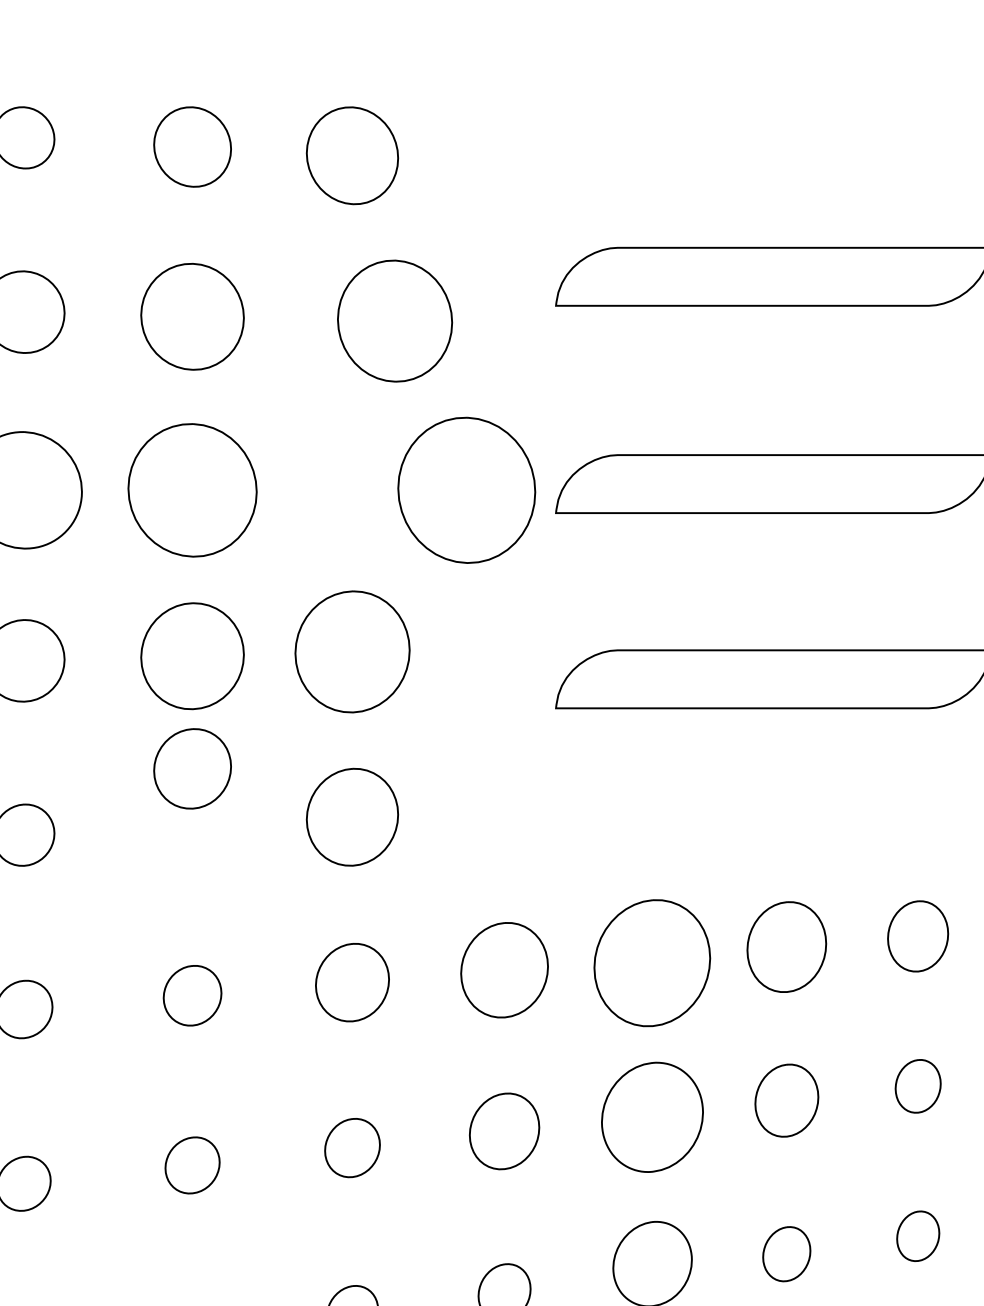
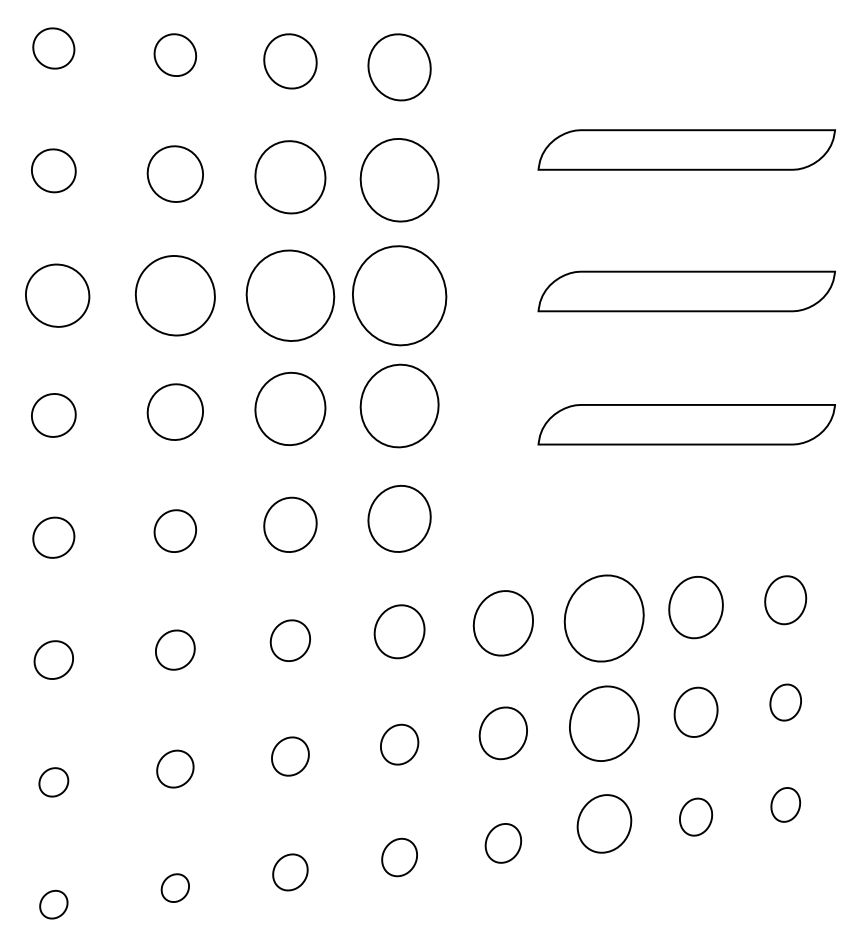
part: (394, 321) -> (399, 180), moved
part: (466, 489) -> (399, 295), moved
part: (192, 768) -> (290, 524), moved

